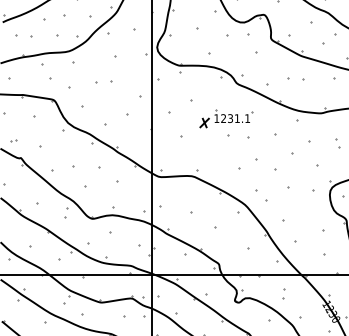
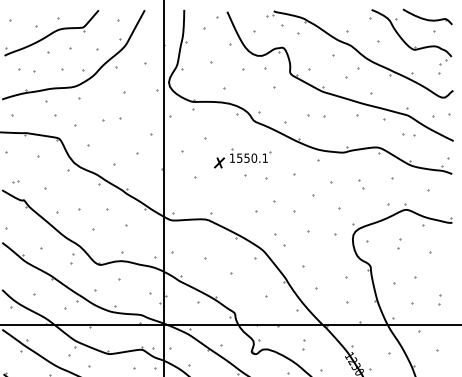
text: (230, 117) -> (247, 157), 1231.1 -> 1550.1

